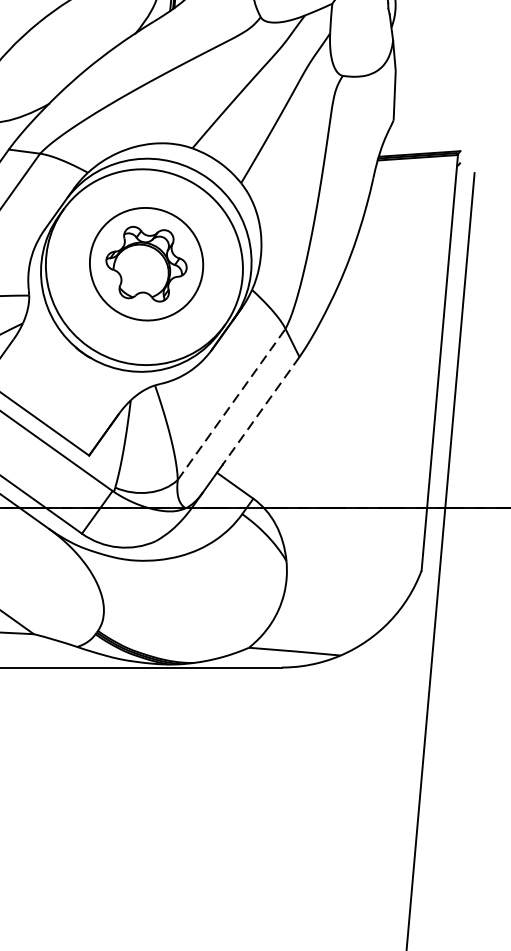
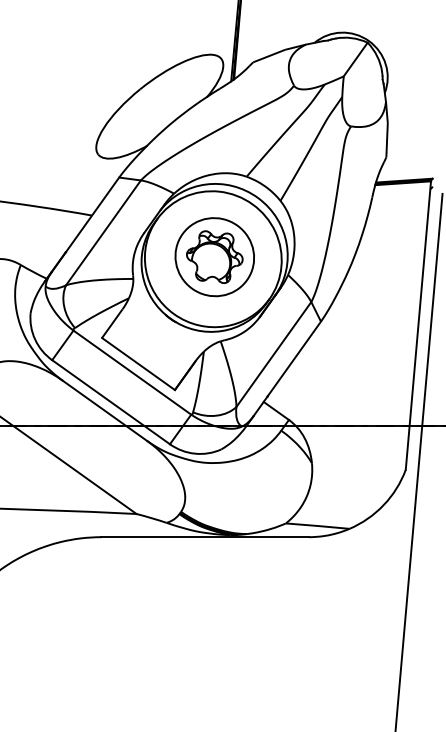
line: (232, 404) -> (274, 354), dashed -> solid
line: (261, 410) -> (294, 358), dashed -> solid

